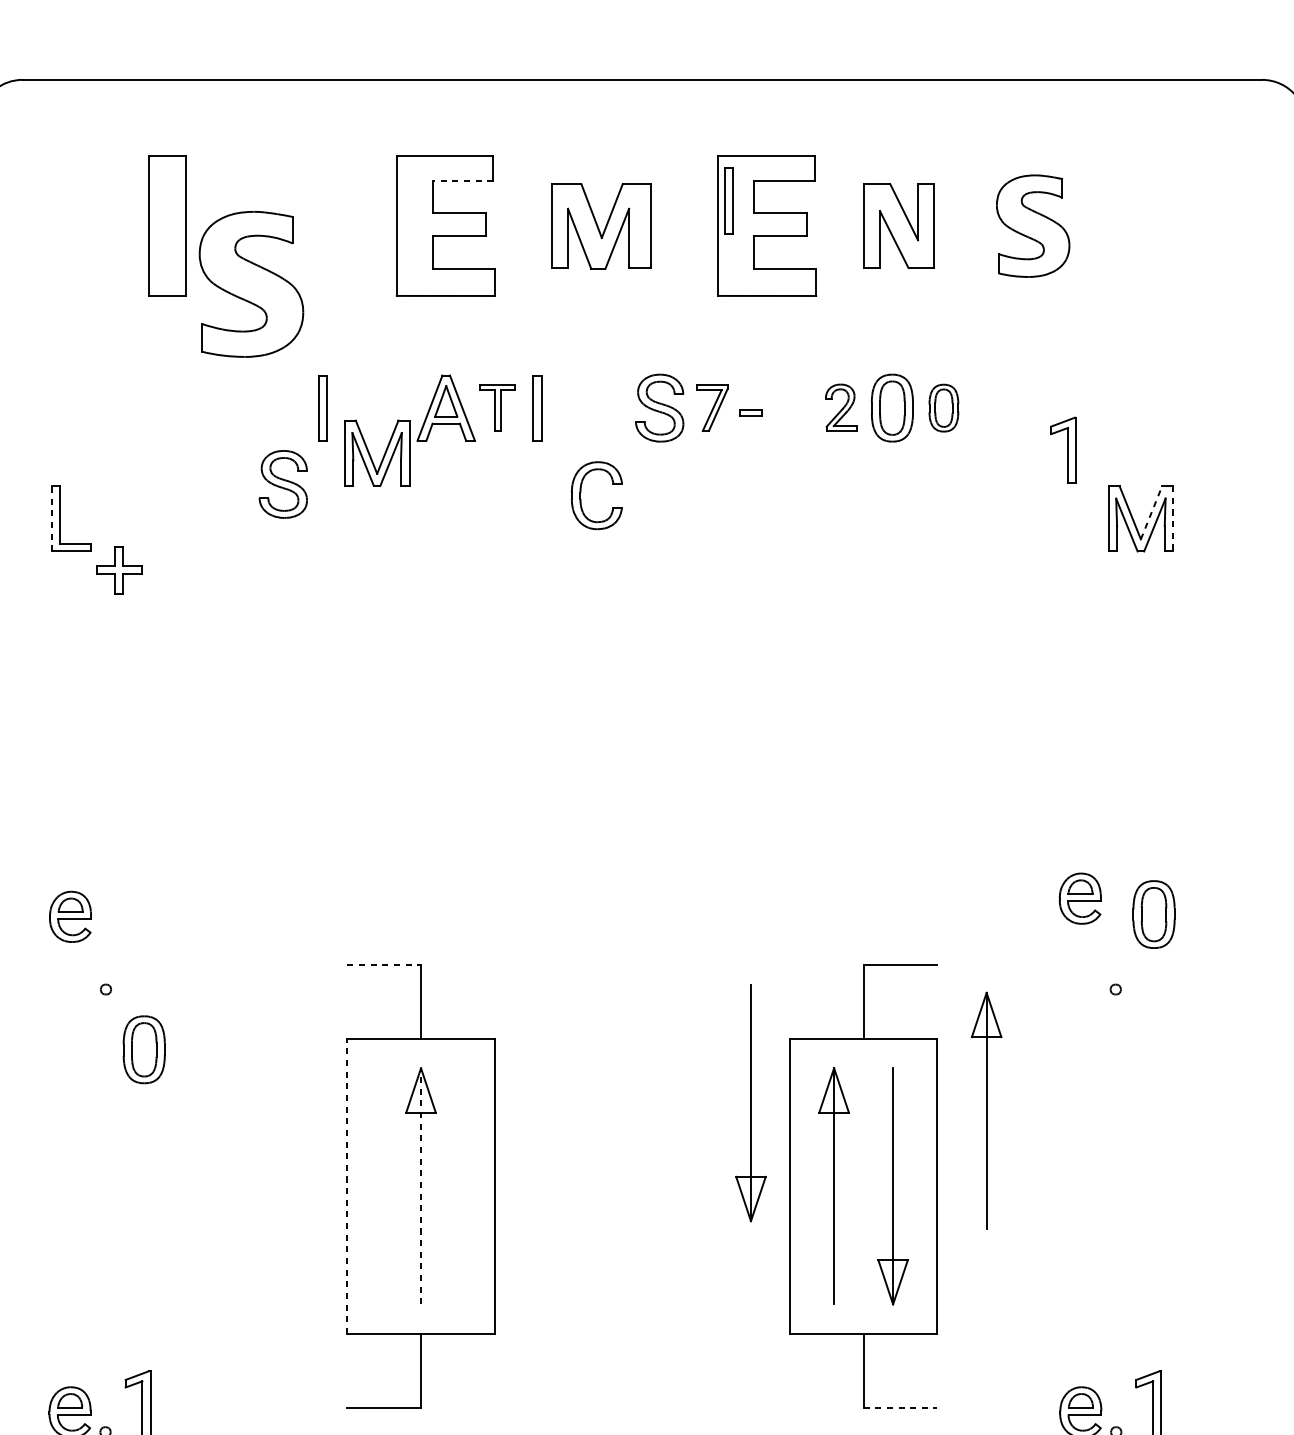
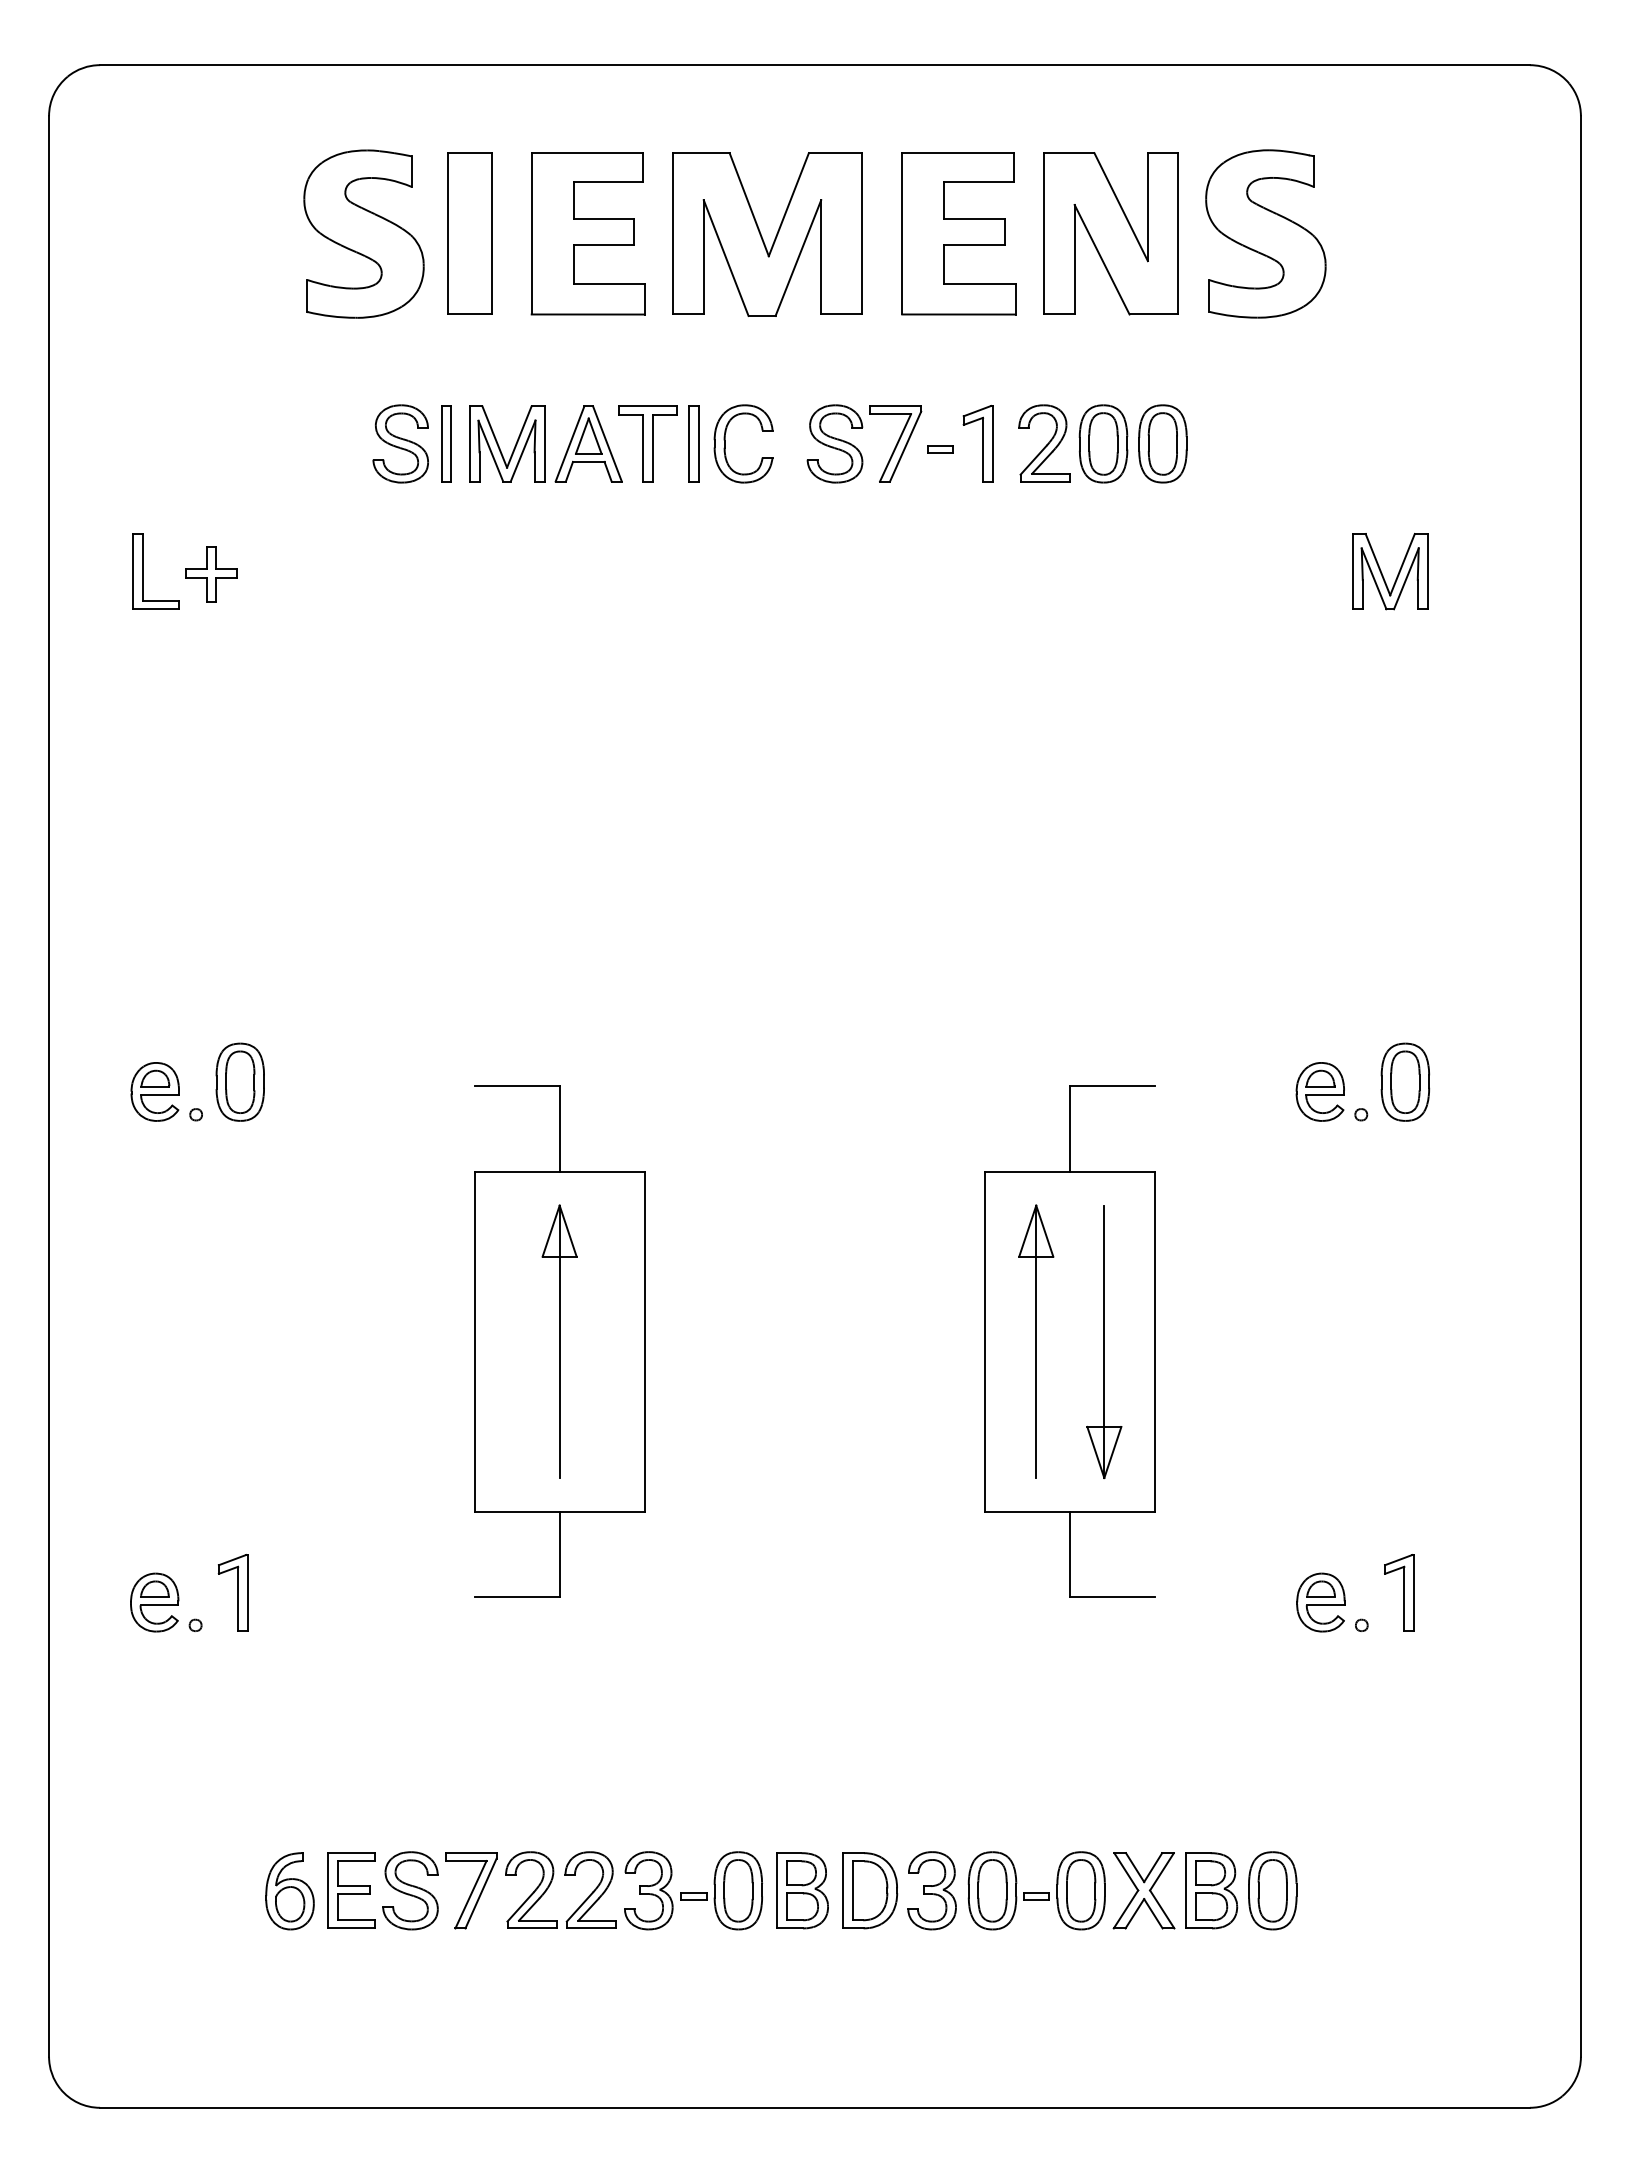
line: (463, 181) -> (608, 182), dashed -> solid
part: (728, 200) -> (914, 204), removed
part: (166, 225) -> (469, 233), moved
part: (898, 225) -> (1110, 233), size x1.67
part: (1032, 225) -> (1265, 233), size x1.43
part: (601, 226) -> (767, 234), size x1.67
part: (251, 283) -> (363, 233), moved
part: (497, 407) -> (647, 443), size x1.43
part: (712, 407) -> (895, 443), size x1.43
part: (841, 407) -> (1044, 443), size x1.43
part: (943, 407) -> (1162, 443), size x1.43
part: (1063, 450) -> (977, 443), moved
part: (383, 455) -> (514, 446), moved
part: (283, 484) -> (400, 443), moved
part: (581, 495) -> (725, 443), moved
line: (1151, 512) -> (1402, 564), dashed -> solid
line: (51, 518) -> (133, 571), dashed -> solid
line: (1173, 518) -> (1427, 571), dashed -> solid
part: (119, 570) -> (211, 574), moved
part: (1079, 898) -> (1319, 1091), moved
part: (1154, 913) -> (1405, 1081), moved
part: (69, 916) -> (154, 1091), moved
line: (384, 965) -> (517, 1086), dashed -> solid
part: (143, 1049) -> (239, 1081), moved
part: (751, 1103) -> (940, 1246), removed
part: (986, 1110) -> (1212, 1254), removed
line: (347, 1186) -> (474, 1341), dashed -> solid
line: (420, 1186) -> (559, 1341), dashed -> solid
line: (900, 1407) -> (1112, 1597), dashed -> solid

